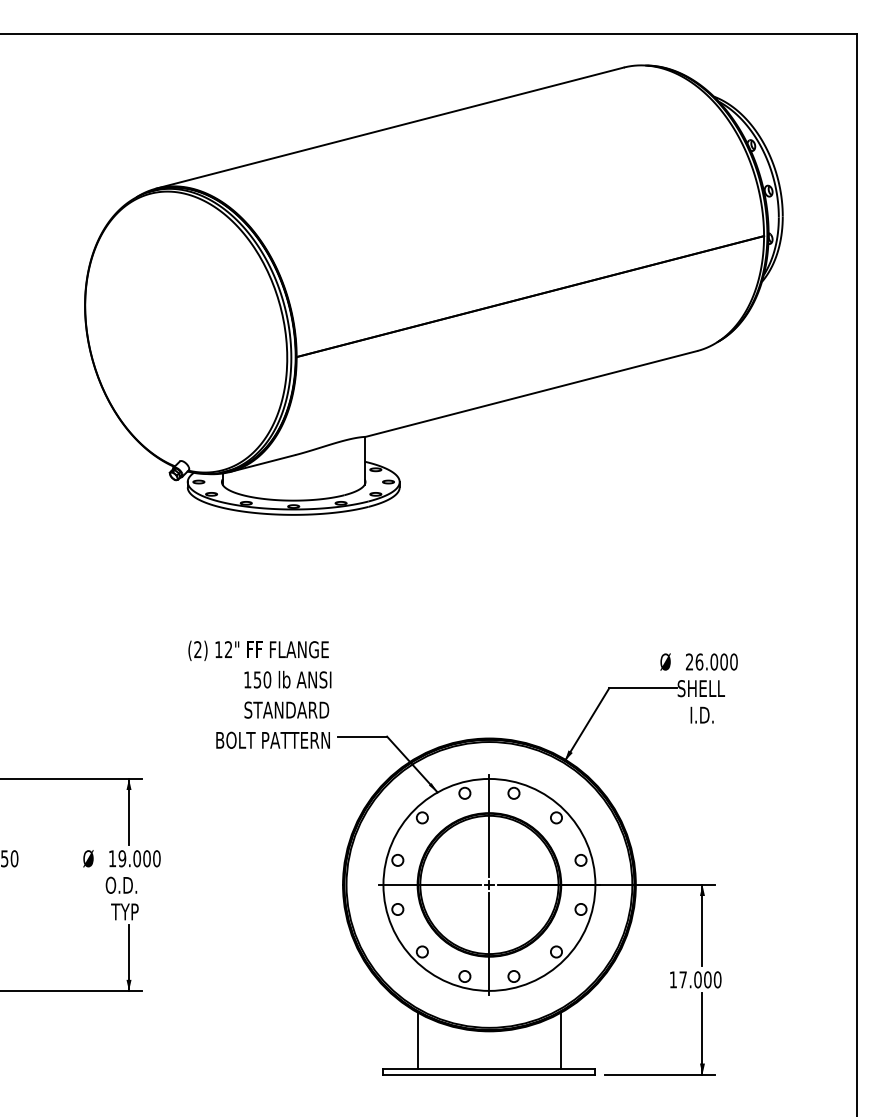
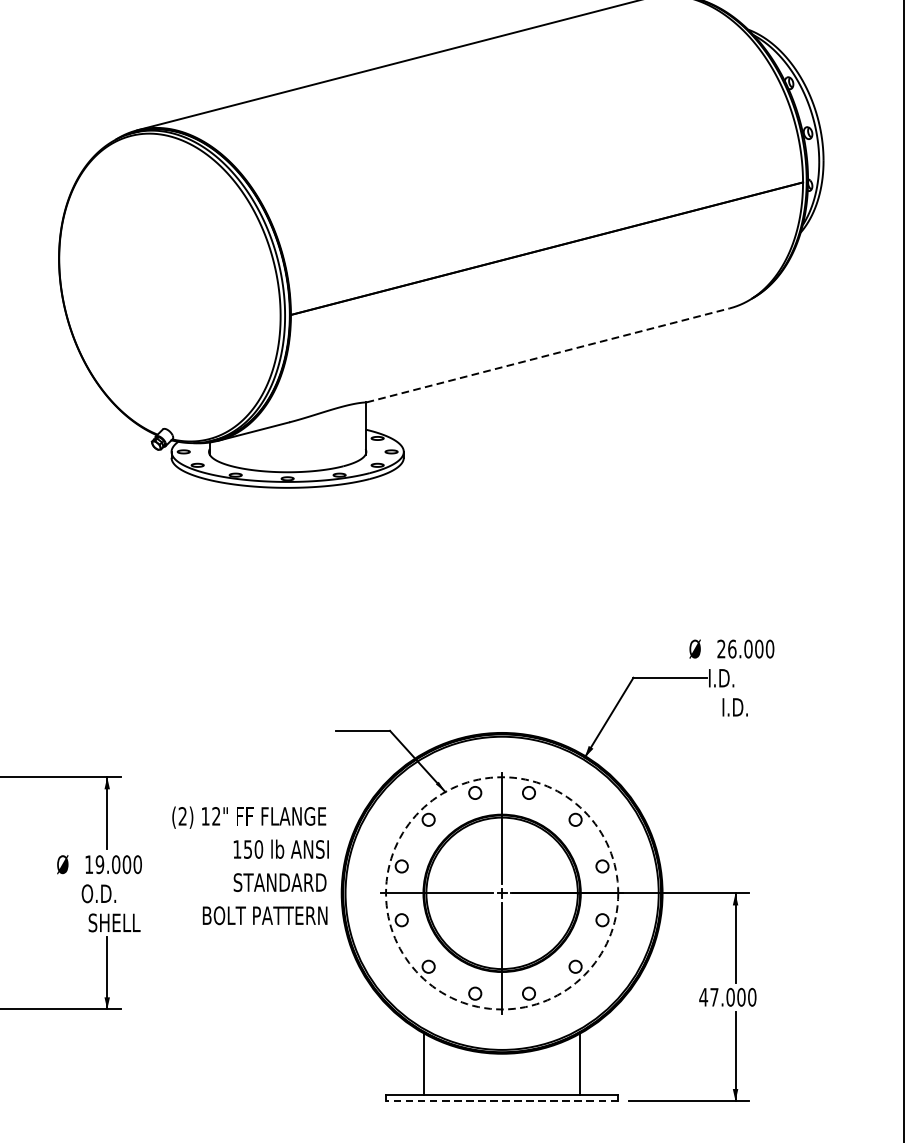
line: (531, 393) -> (548, 354), solid -> dashed
text: (700, 688) -> (733, 678), SHELL -> I.D.
text: (259, 694) -> (250, 865), moved
circle: (489, 884) -> (502, 892), solid -> dashed
text: (135, 911) -> (114, 922), TYP -> SHELL
text: (673, 979) -> (703, 996), 17.000 -> 47.000
line: (489, 1074) -> (502, 1101), solid -> dashed

